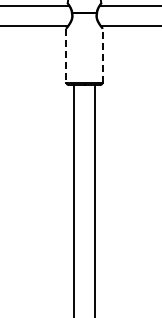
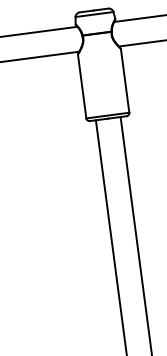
line: (66, 55) -> (82, 86), dashed -> solid
line: (102, 55) -> (124, 80), dashed -> solid

